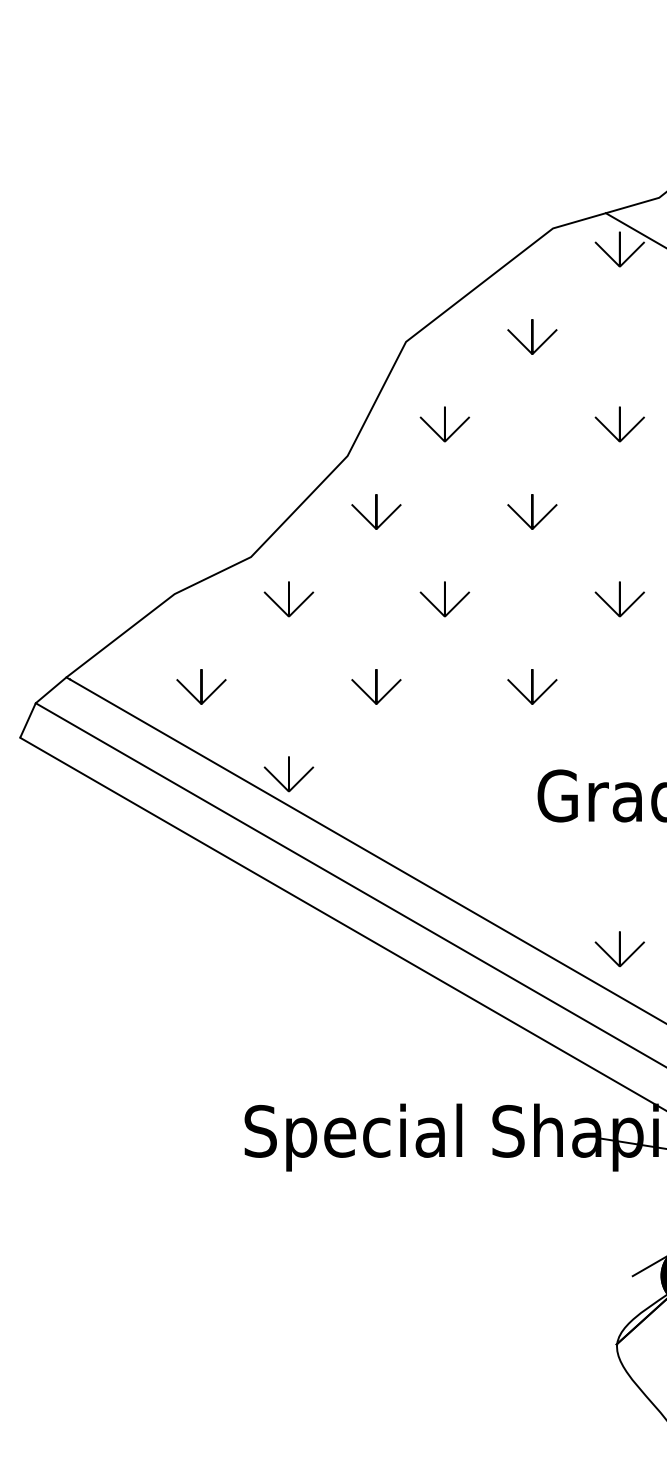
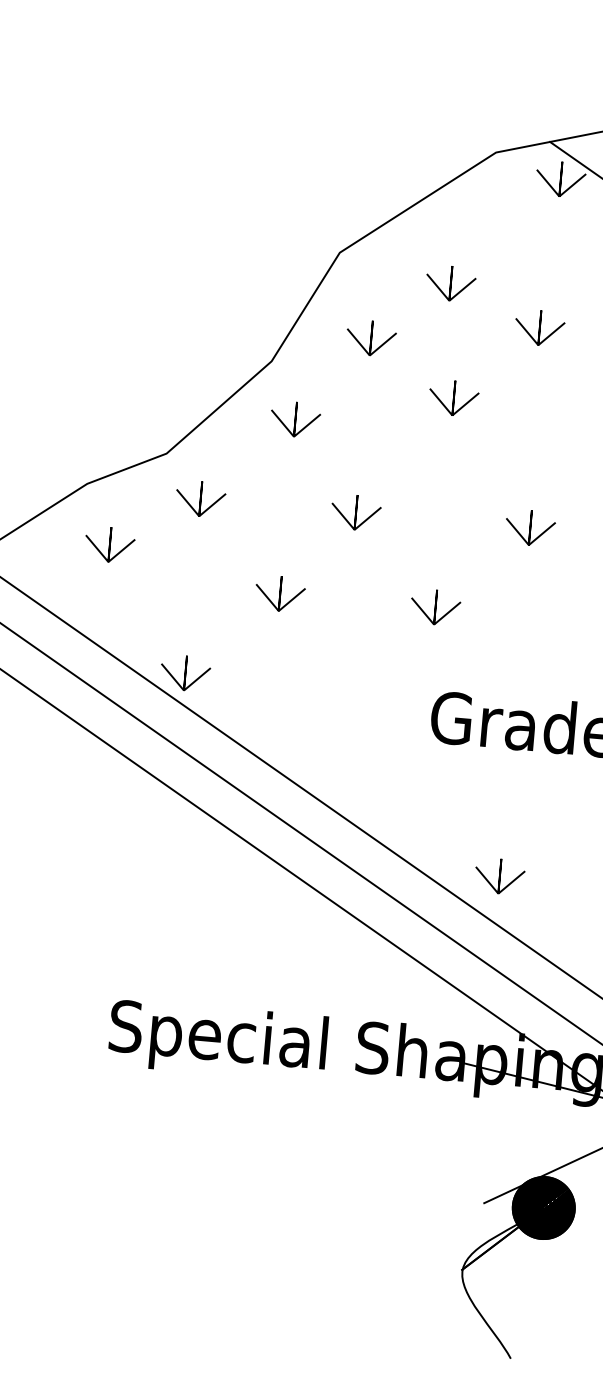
line: (532, 336) -> (451, 283), moved
line: (619, 424) -> (539, 328), moved
line: (532, 511) -> (454, 397), moved
line: (201, 686) -> (109, 544), moved

